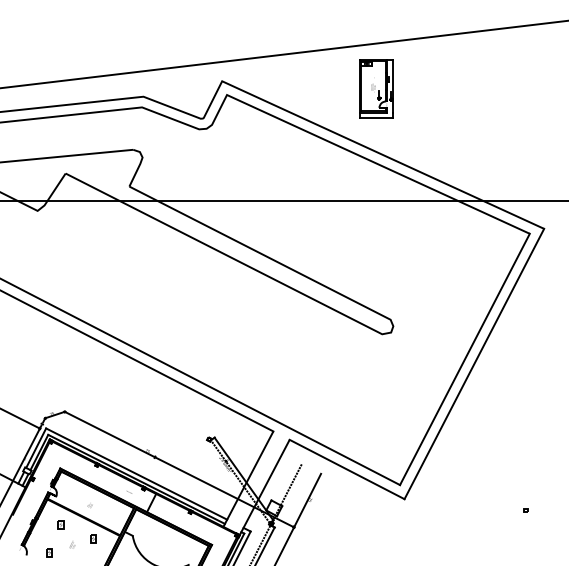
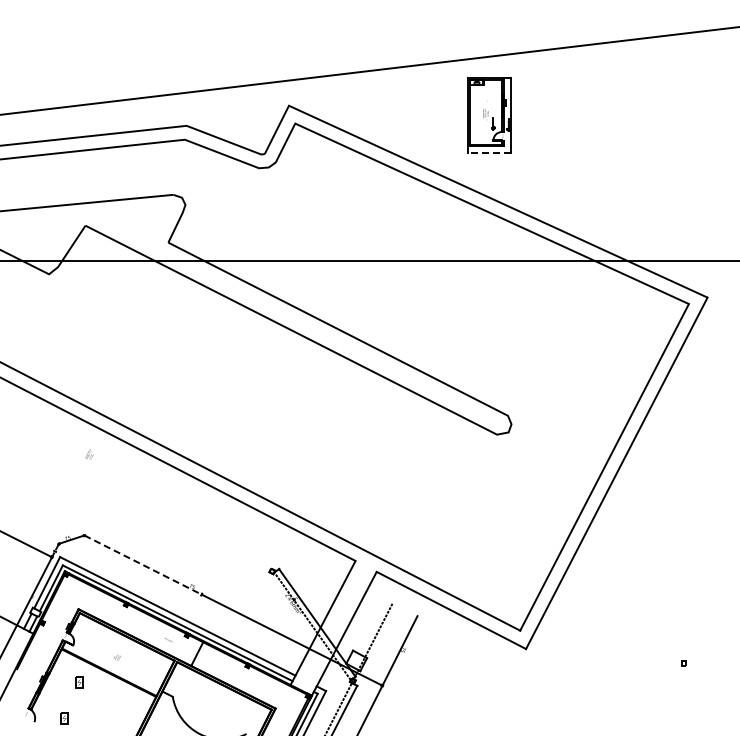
line: (375, 118) -> (488, 153), solid -> dashed
line: (110, 434) -> (143, 565), solid -> dashed
part: (93, 538) -> (121, 700), removed
text: (72, 544) -> (89, 454), moved

